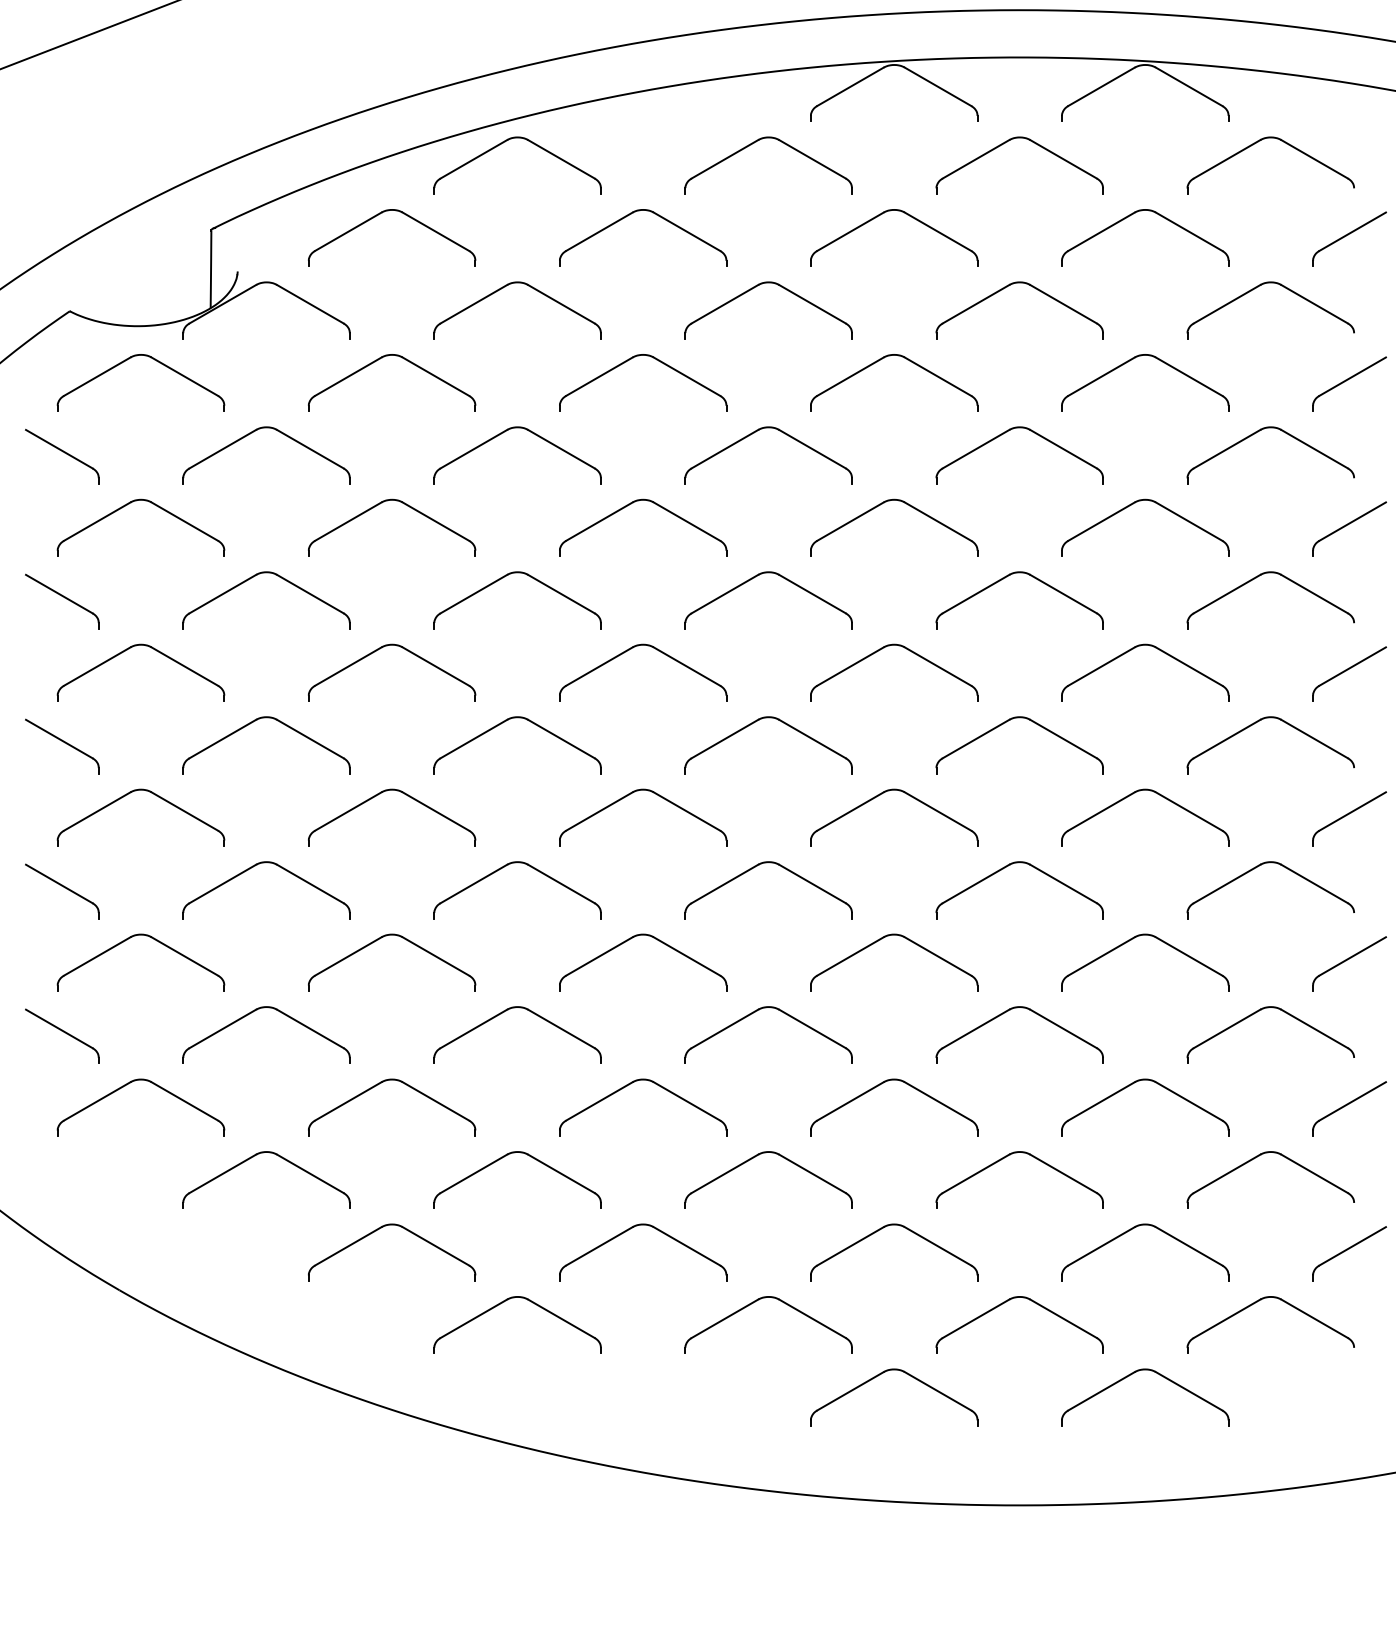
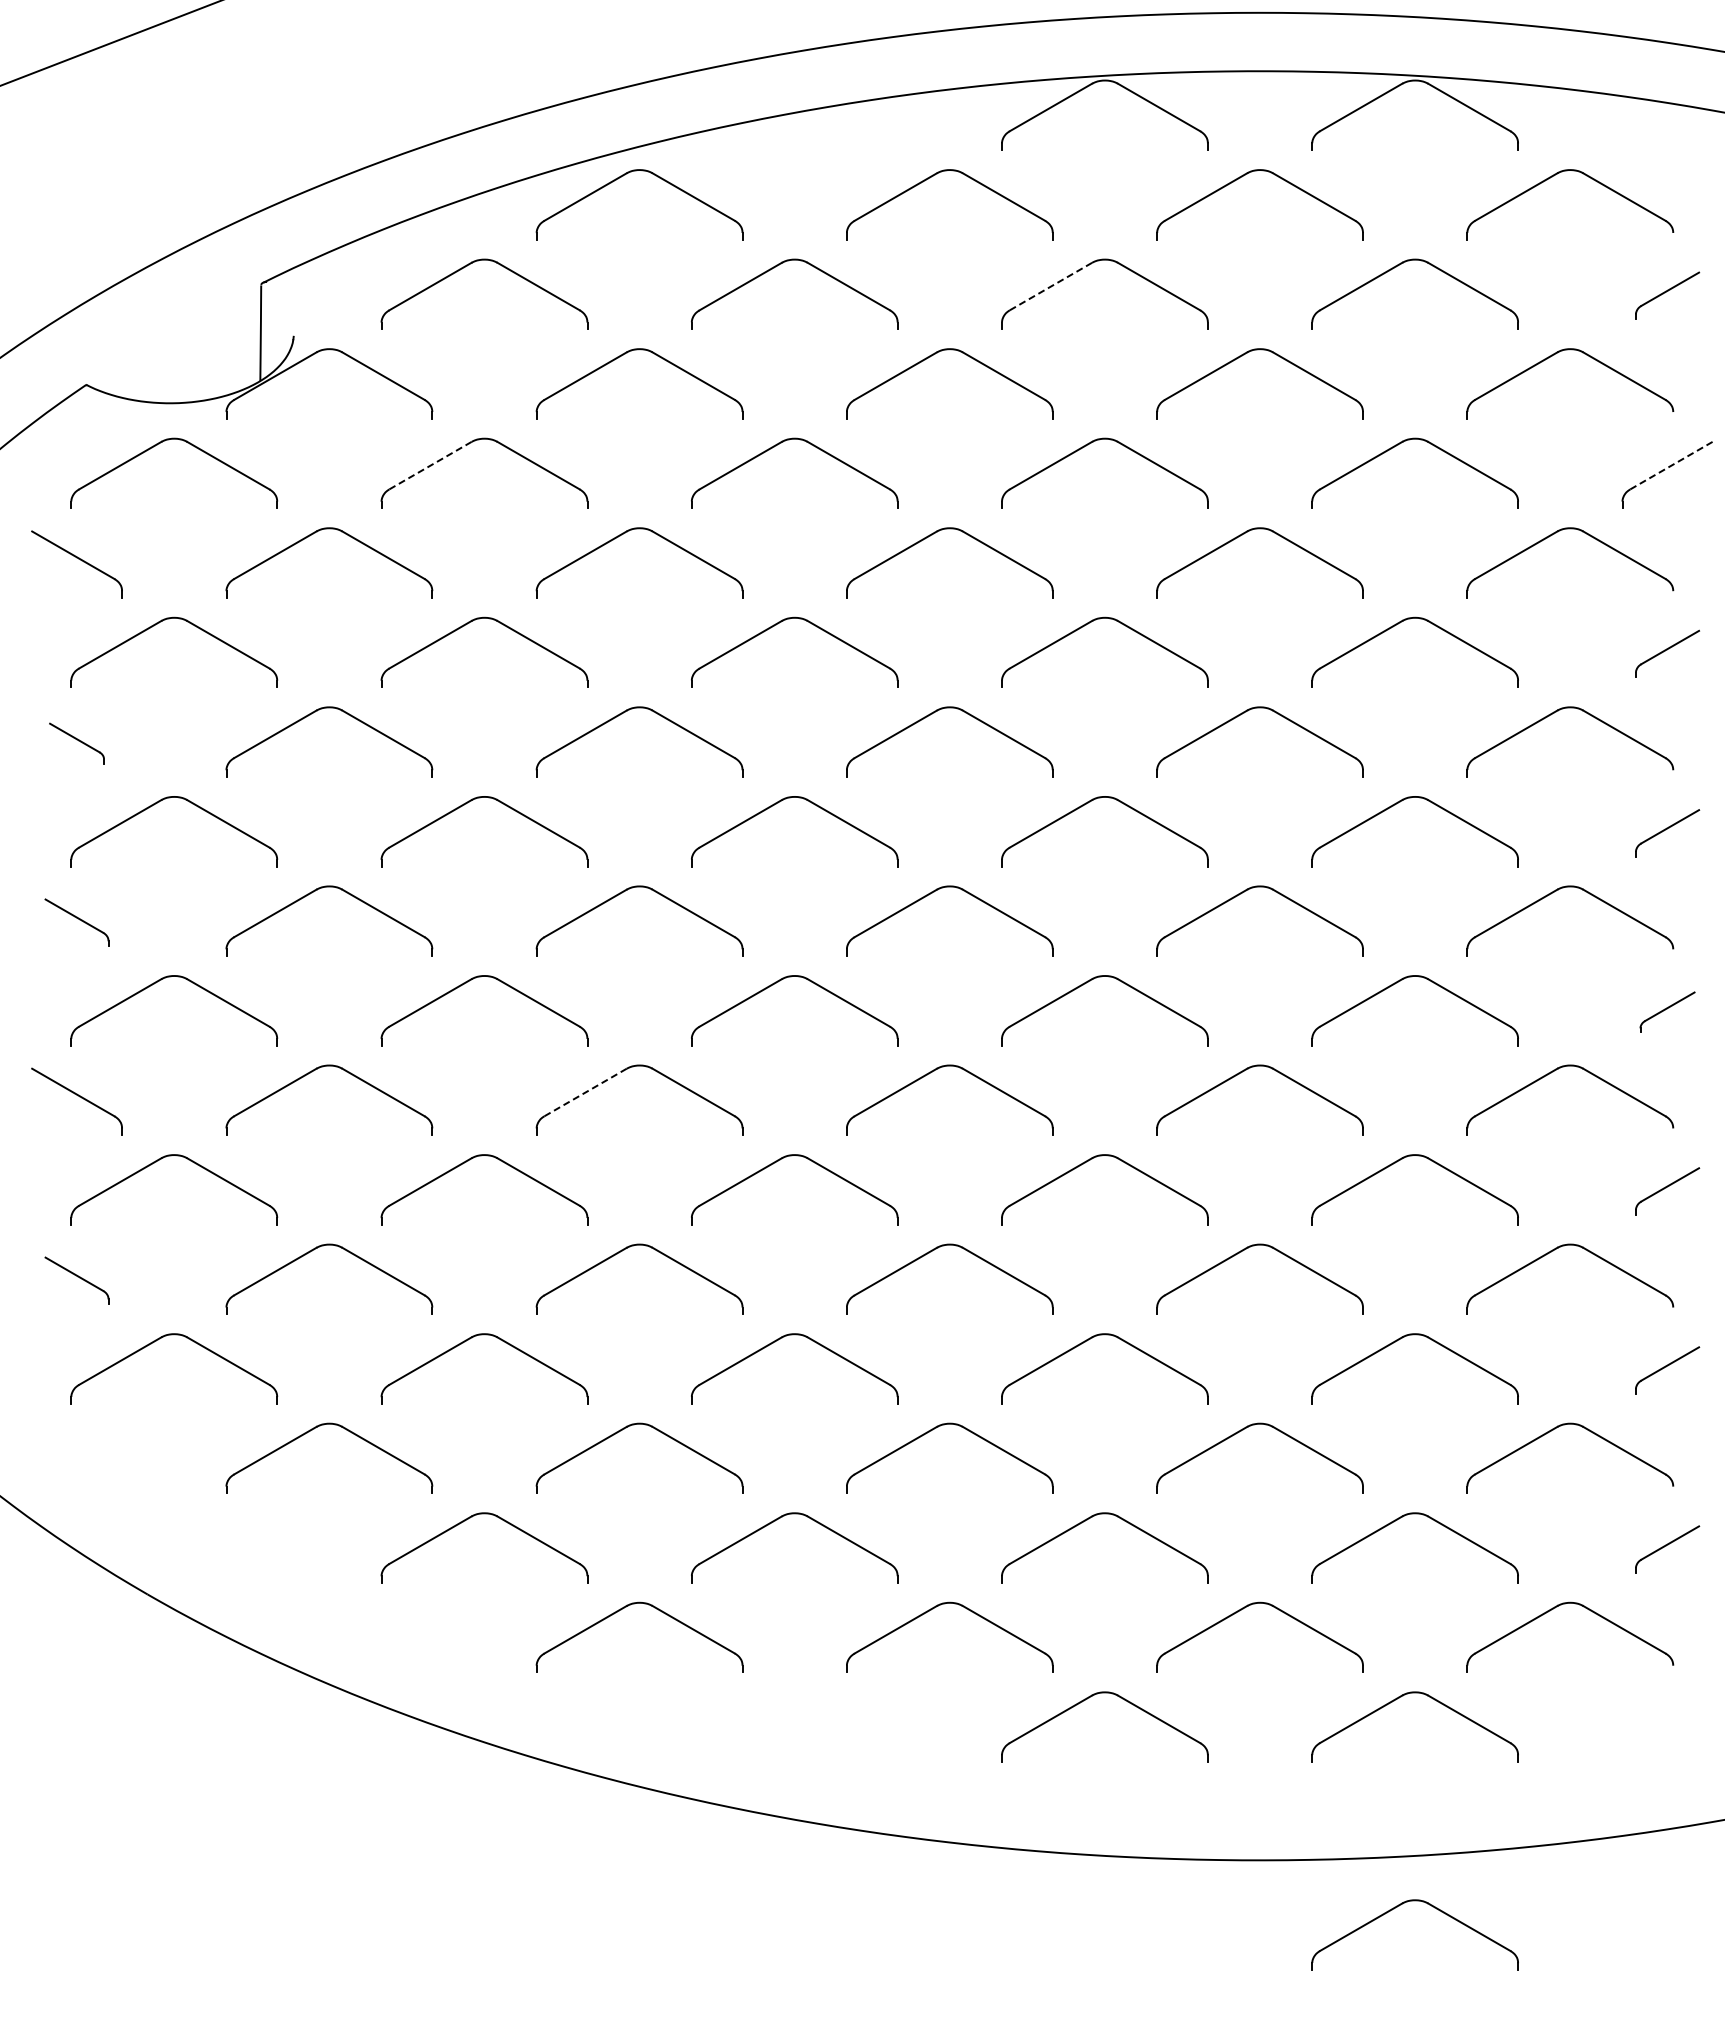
line: (850, 231) -> (1050, 286), solid -> dashed
part: (1349, 238) -> (1667, 295), size x0.7
line: (348, 376) -> (430, 465), solid -> dashed
line: (1352, 376) -> (1671, 465), solid -> dashed
part: (1349, 528) -> (1667, 653), size x0.7
part: (61, 601) -> (76, 743), size x0.6
part: (1349, 674) -> (1667, 833), size x0.7
part: (61, 746) -> (76, 922), size x0.7
part: (1349, 819) -> (1667, 1012), size x0.6
line: (473, 883) -> (585, 1092), solid -> dashed
part: (1349, 964) -> (1667, 1191), size x0.7
part: (61, 1036) -> (76, 1280), size x0.7
part: (1349, 1108) -> (1667, 1370), size x0.7
part: (1349, 1253) -> (1667, 1549), size x0.7
part: (1132, 1542) -> (1399, 1906), added

